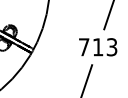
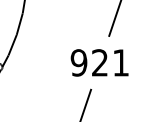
text: (97, 47) -> (99, 63), 713 -> 921

